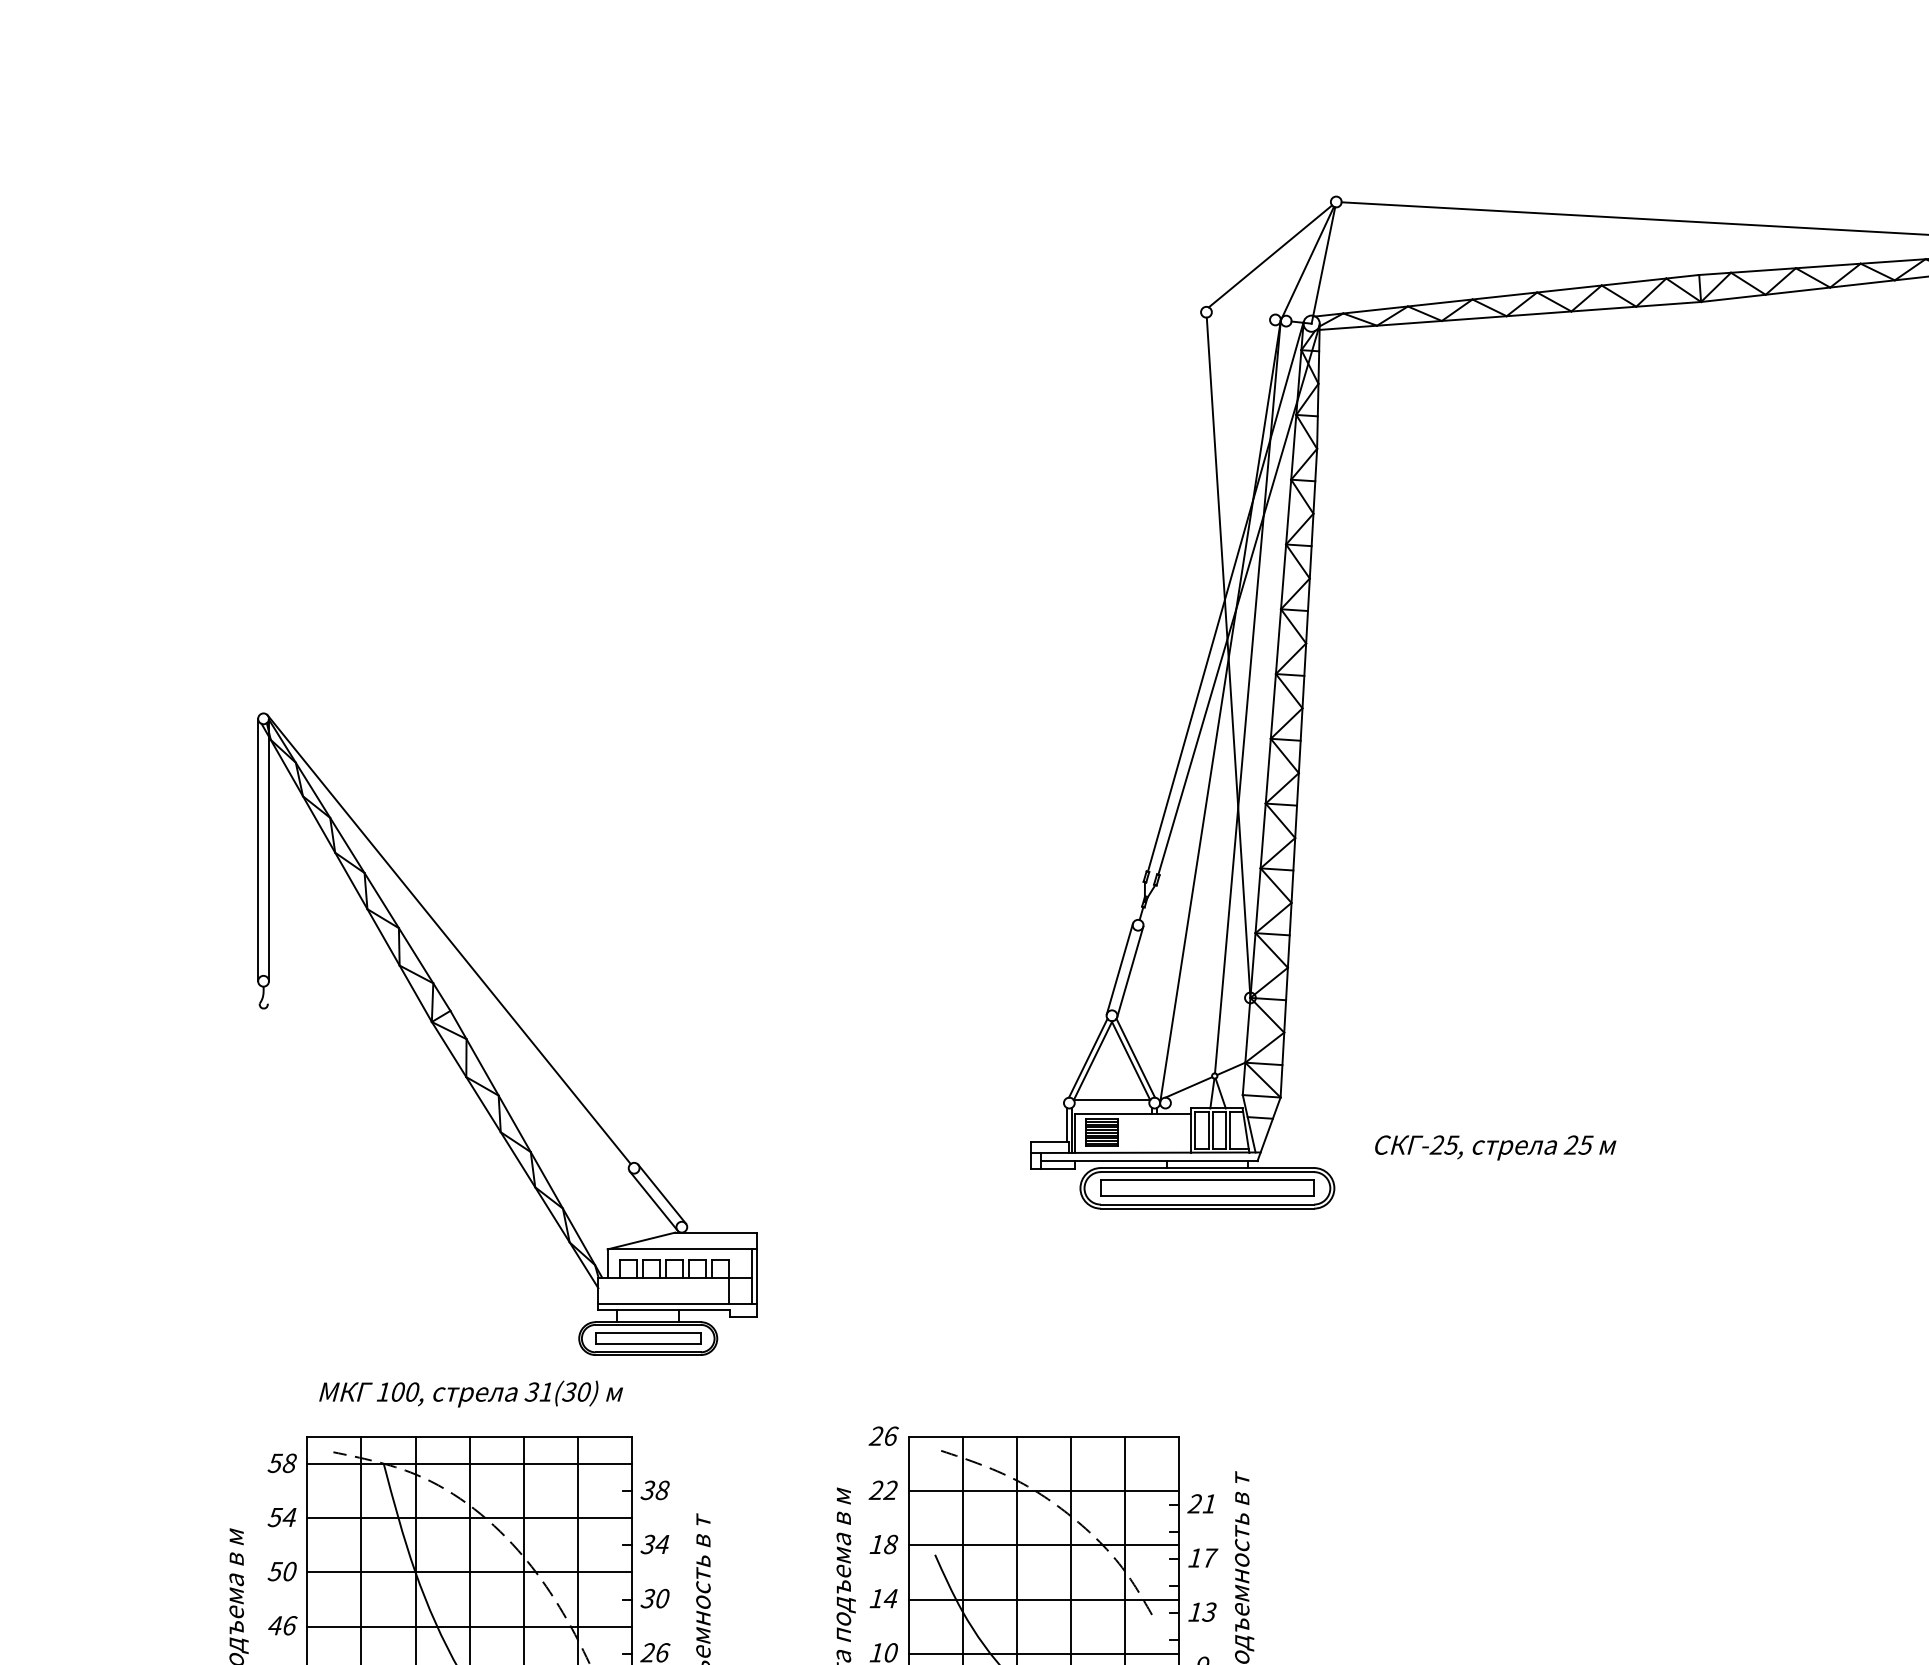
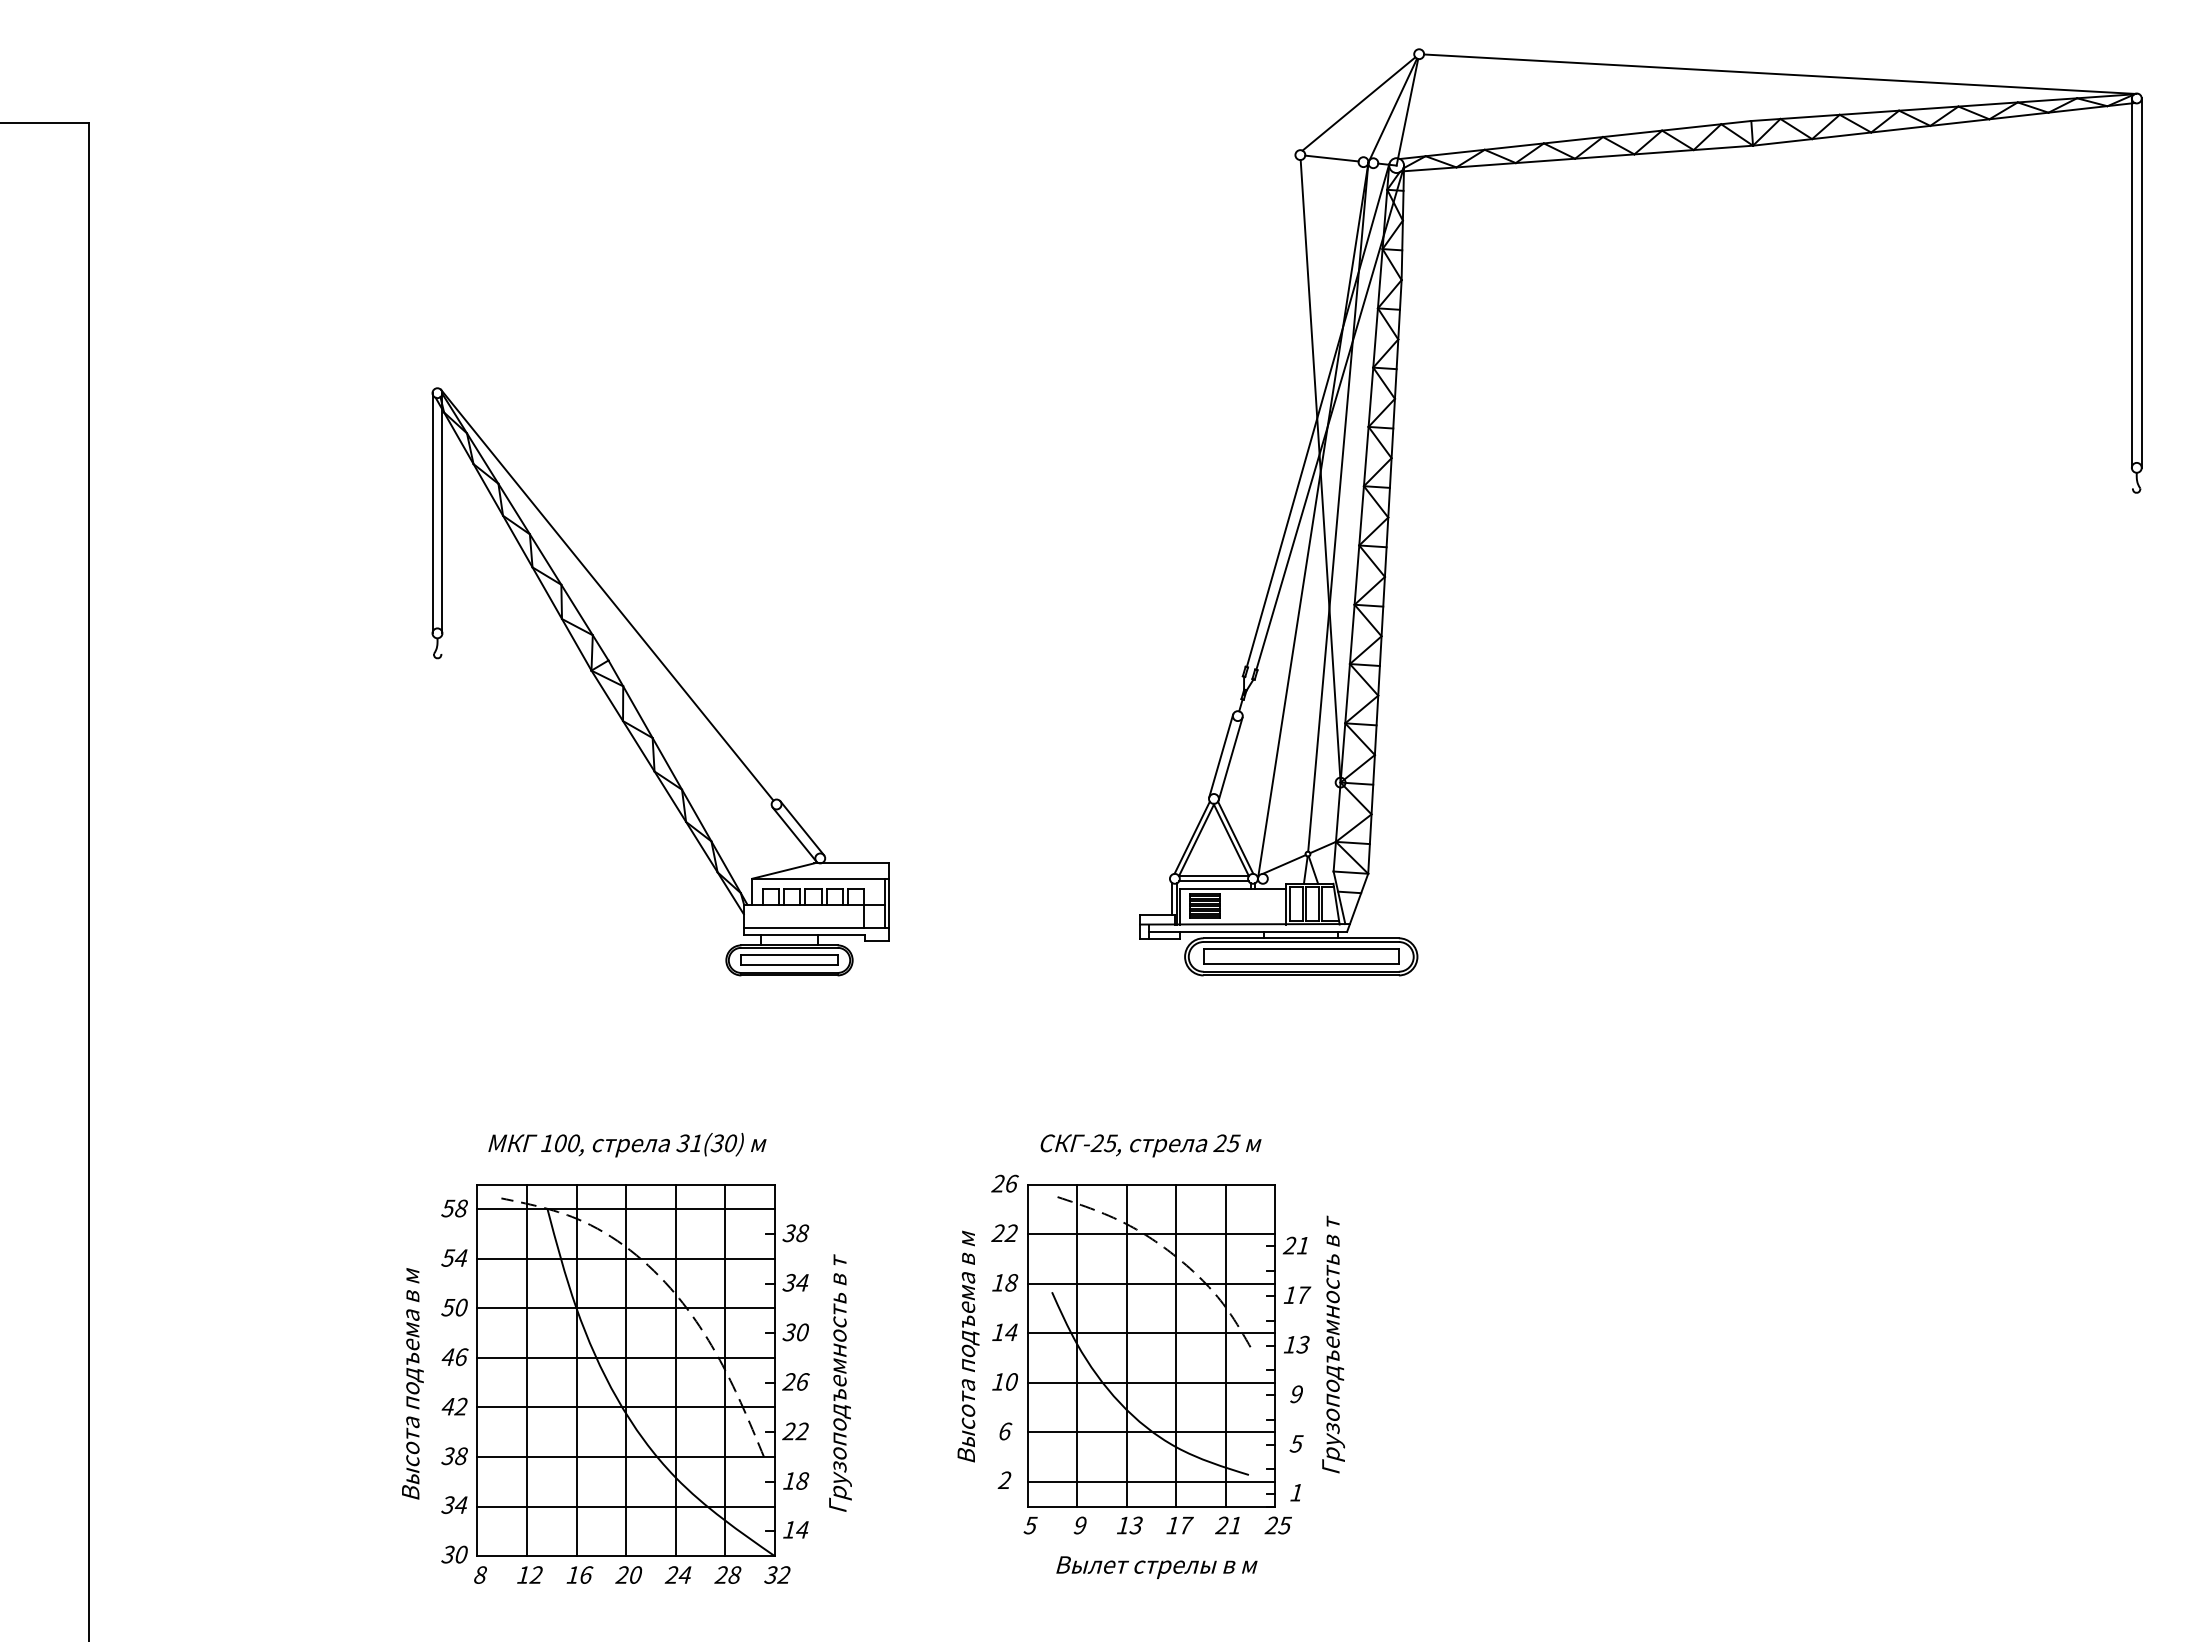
line: (1240, 315) -> (1331, 158), added
part: (507, 1033) -> (660, 681), moved
line: (1111, 1105) -> (1213, 881), added
text: (1495, 1147) -> (1150, 1145), moved

